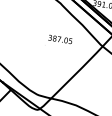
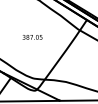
text: (60, 39) -> (32, 37), moved

